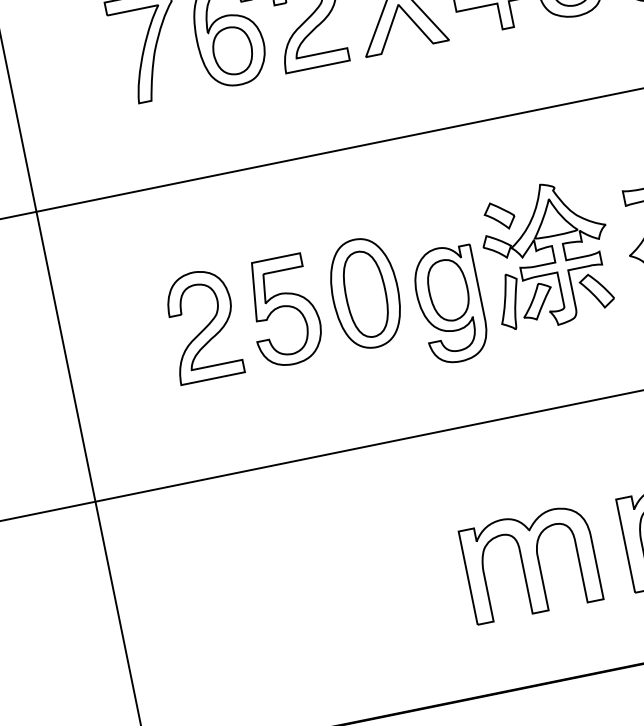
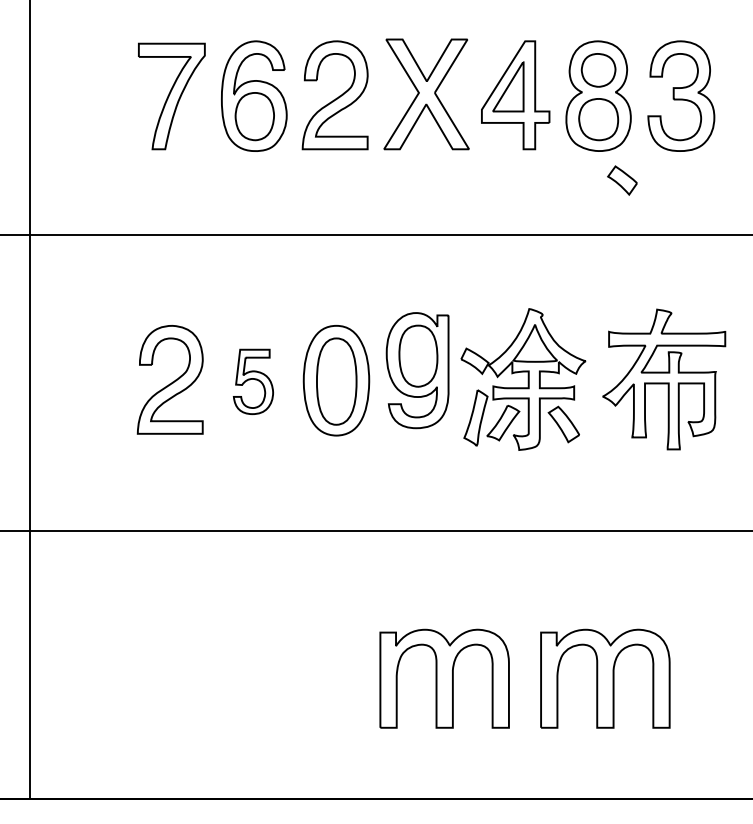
part: (499, 215) -> (622, 180), moved
part: (450, 304) -> (417, 370), moved
part: (284, 310) -> (253, 381), size x0.6

